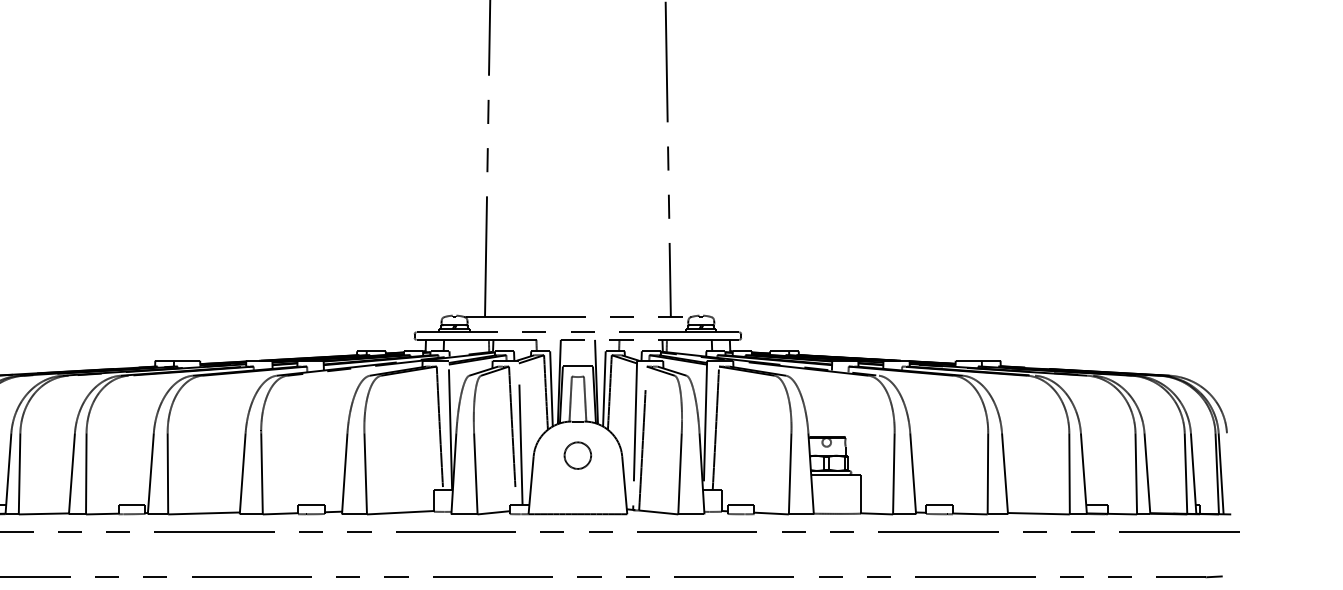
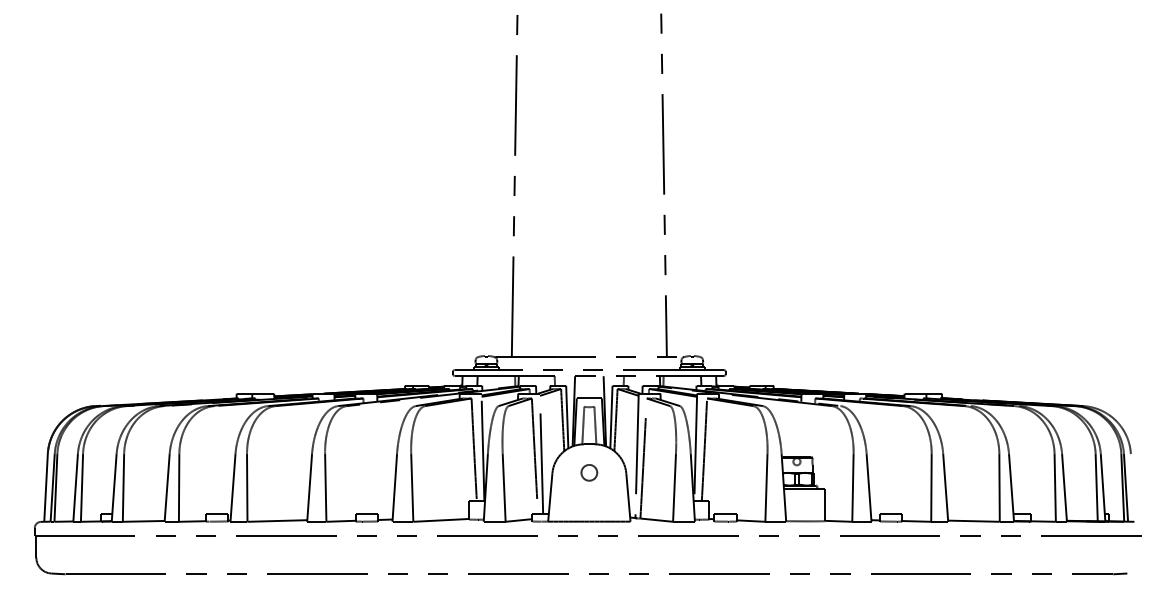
circle: (578, 455) -> (589, 472), size x0.71

